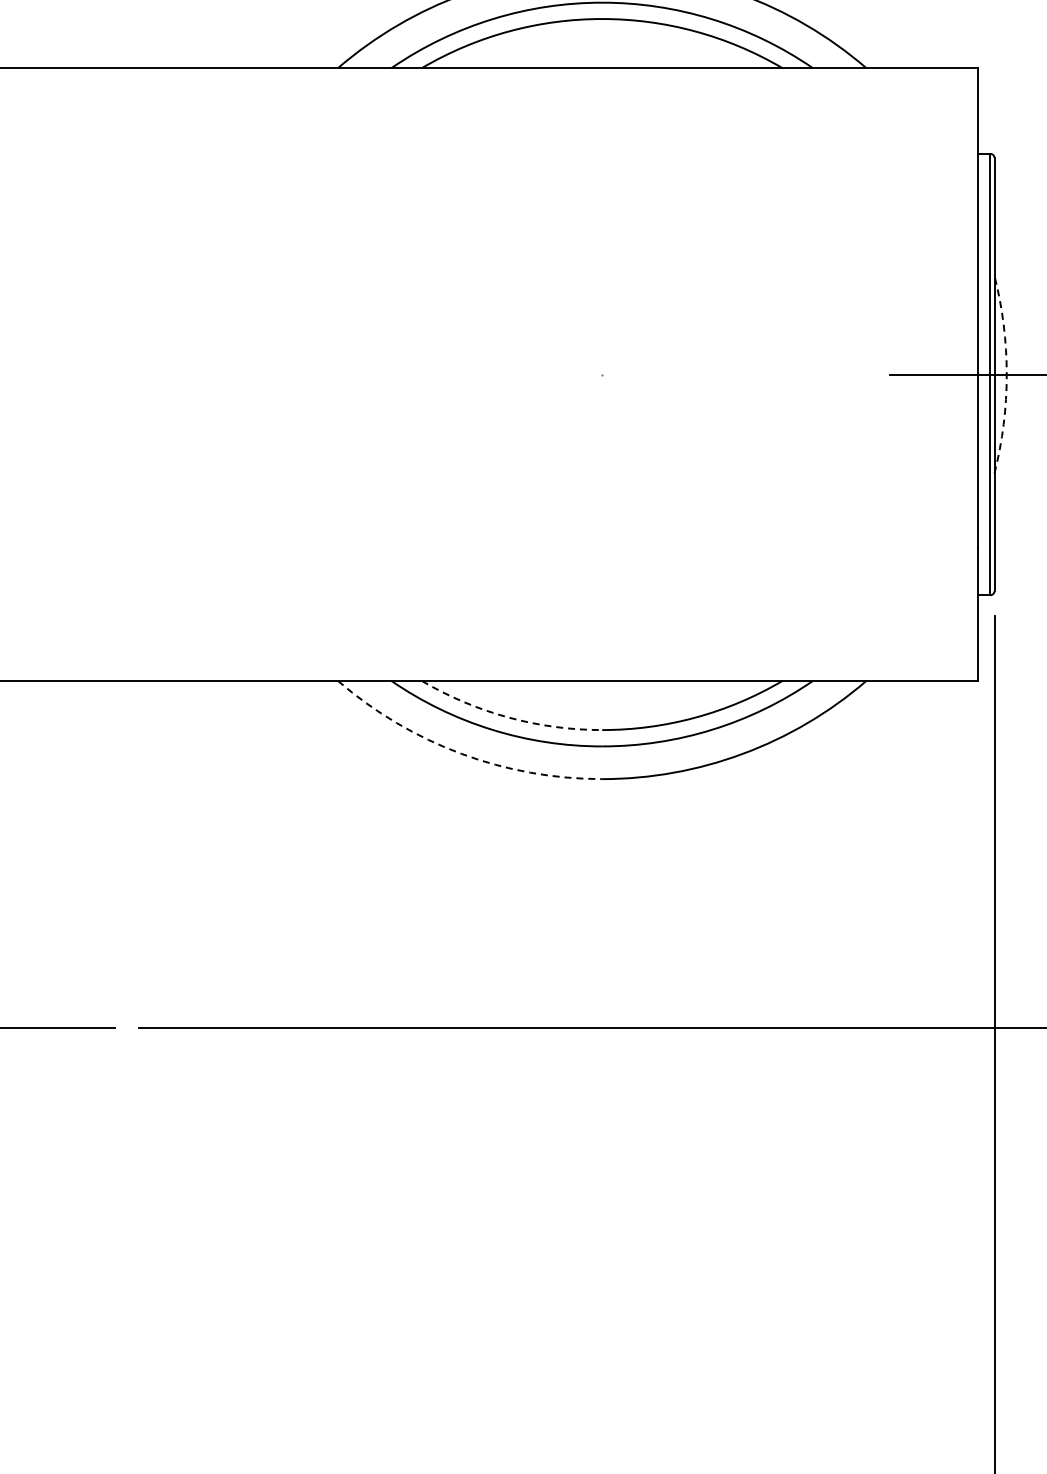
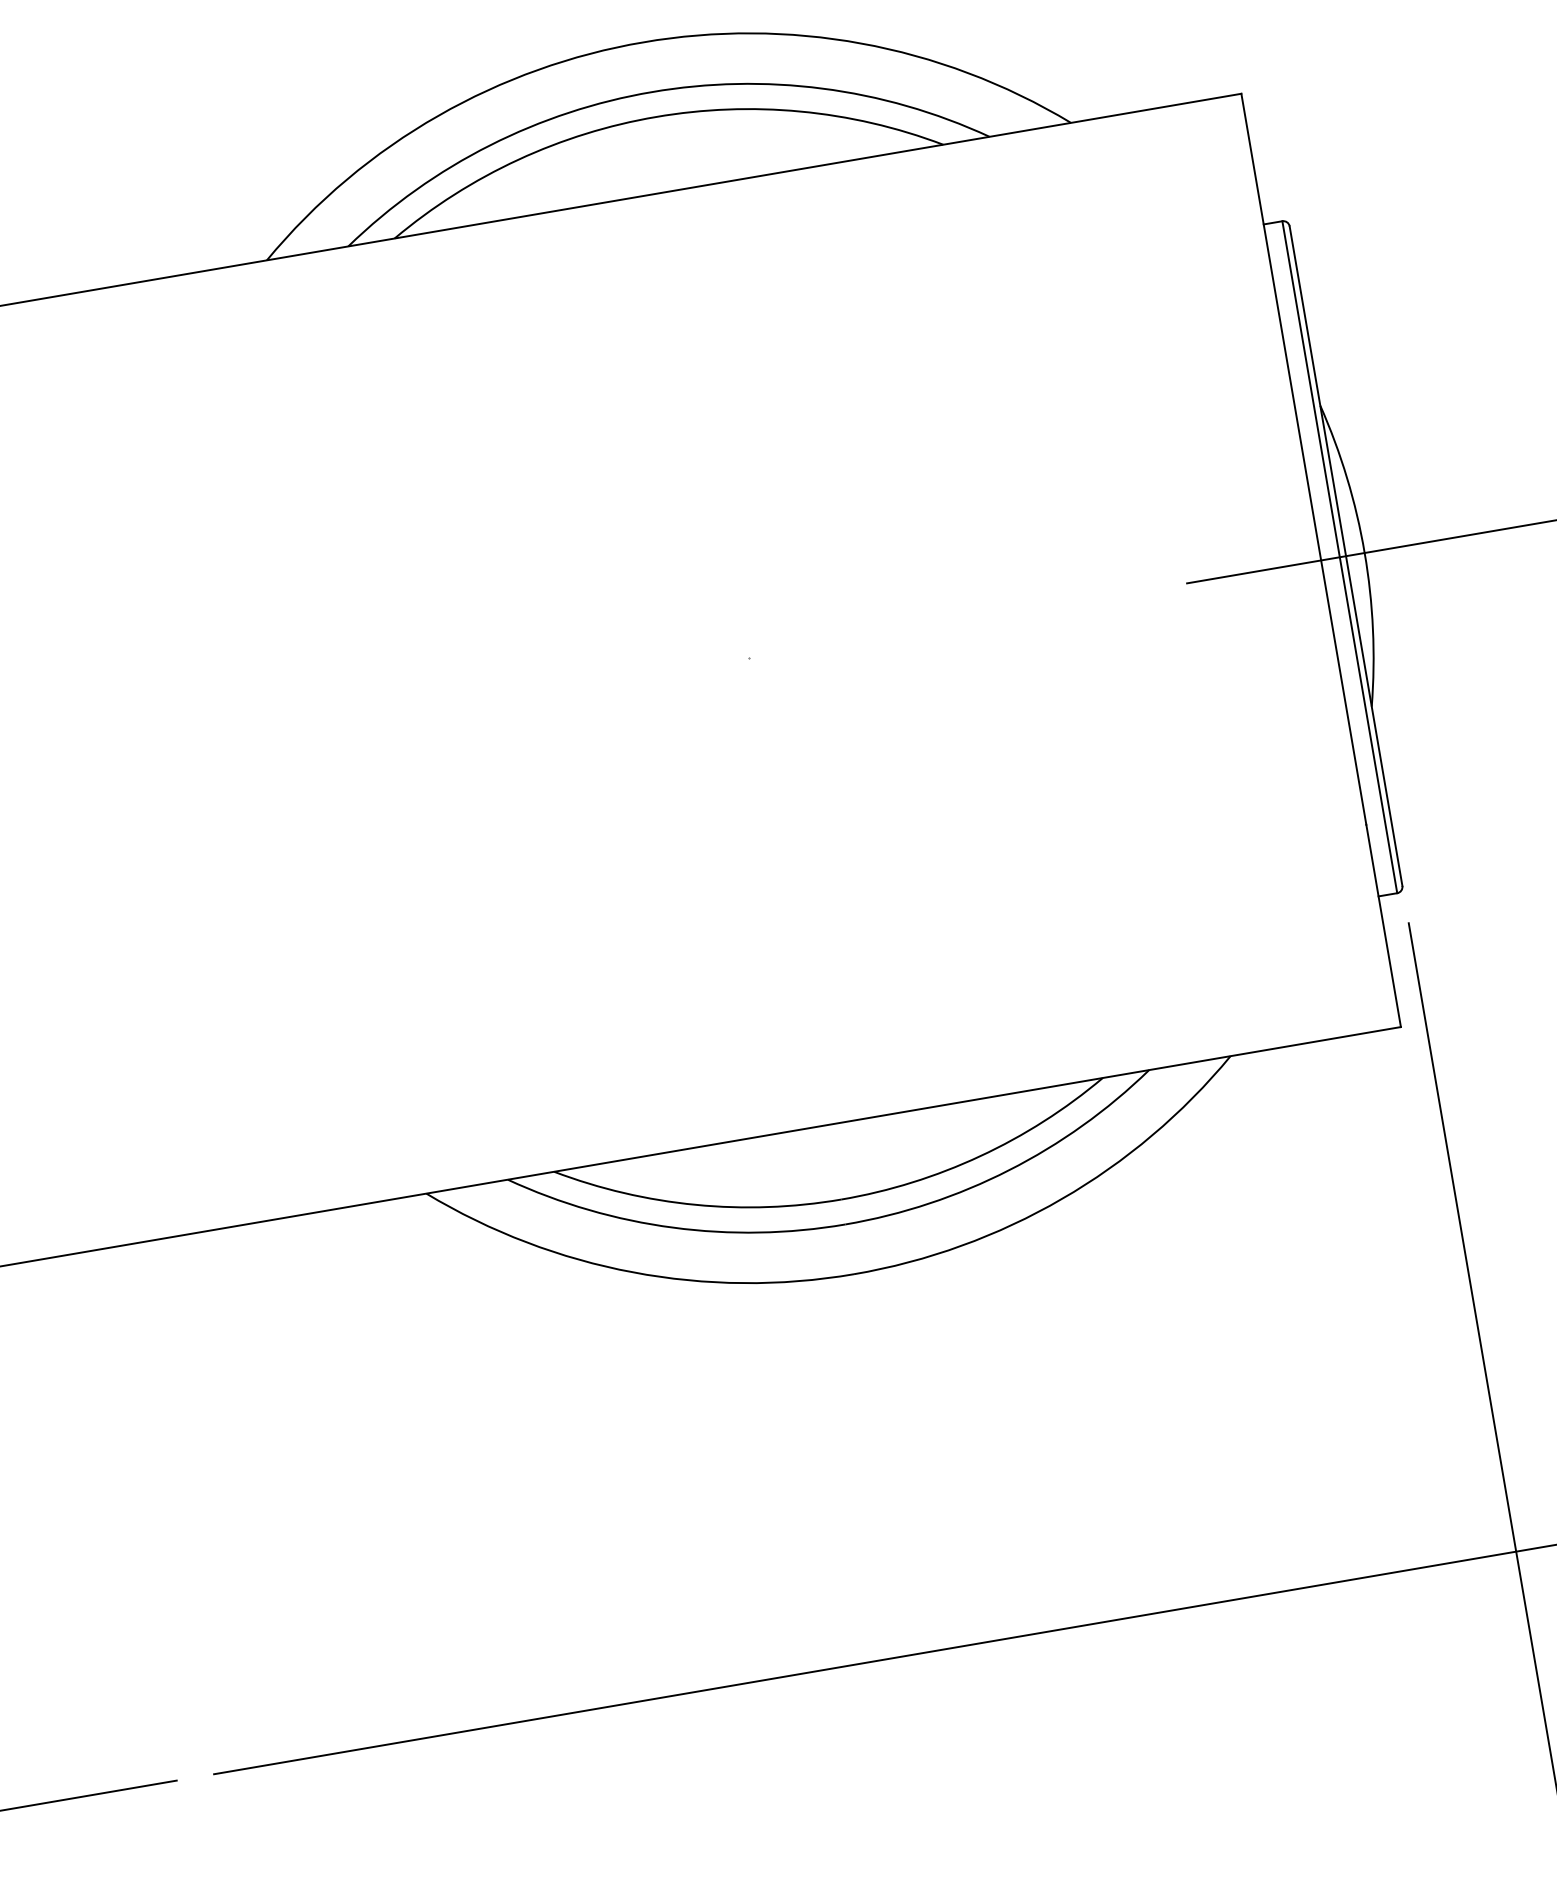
arc: (1006, 374) -> (1364, 552), dashed -> solid
arc: (508, 717) -> (695, 1204), dashed -> solid
arc: (461, 753) -> (633, 1271), dashed -> solid

